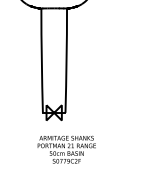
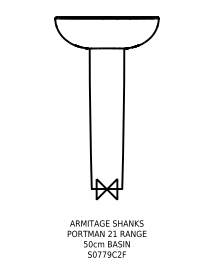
text: (66, 149) -> (106, 238), moved

